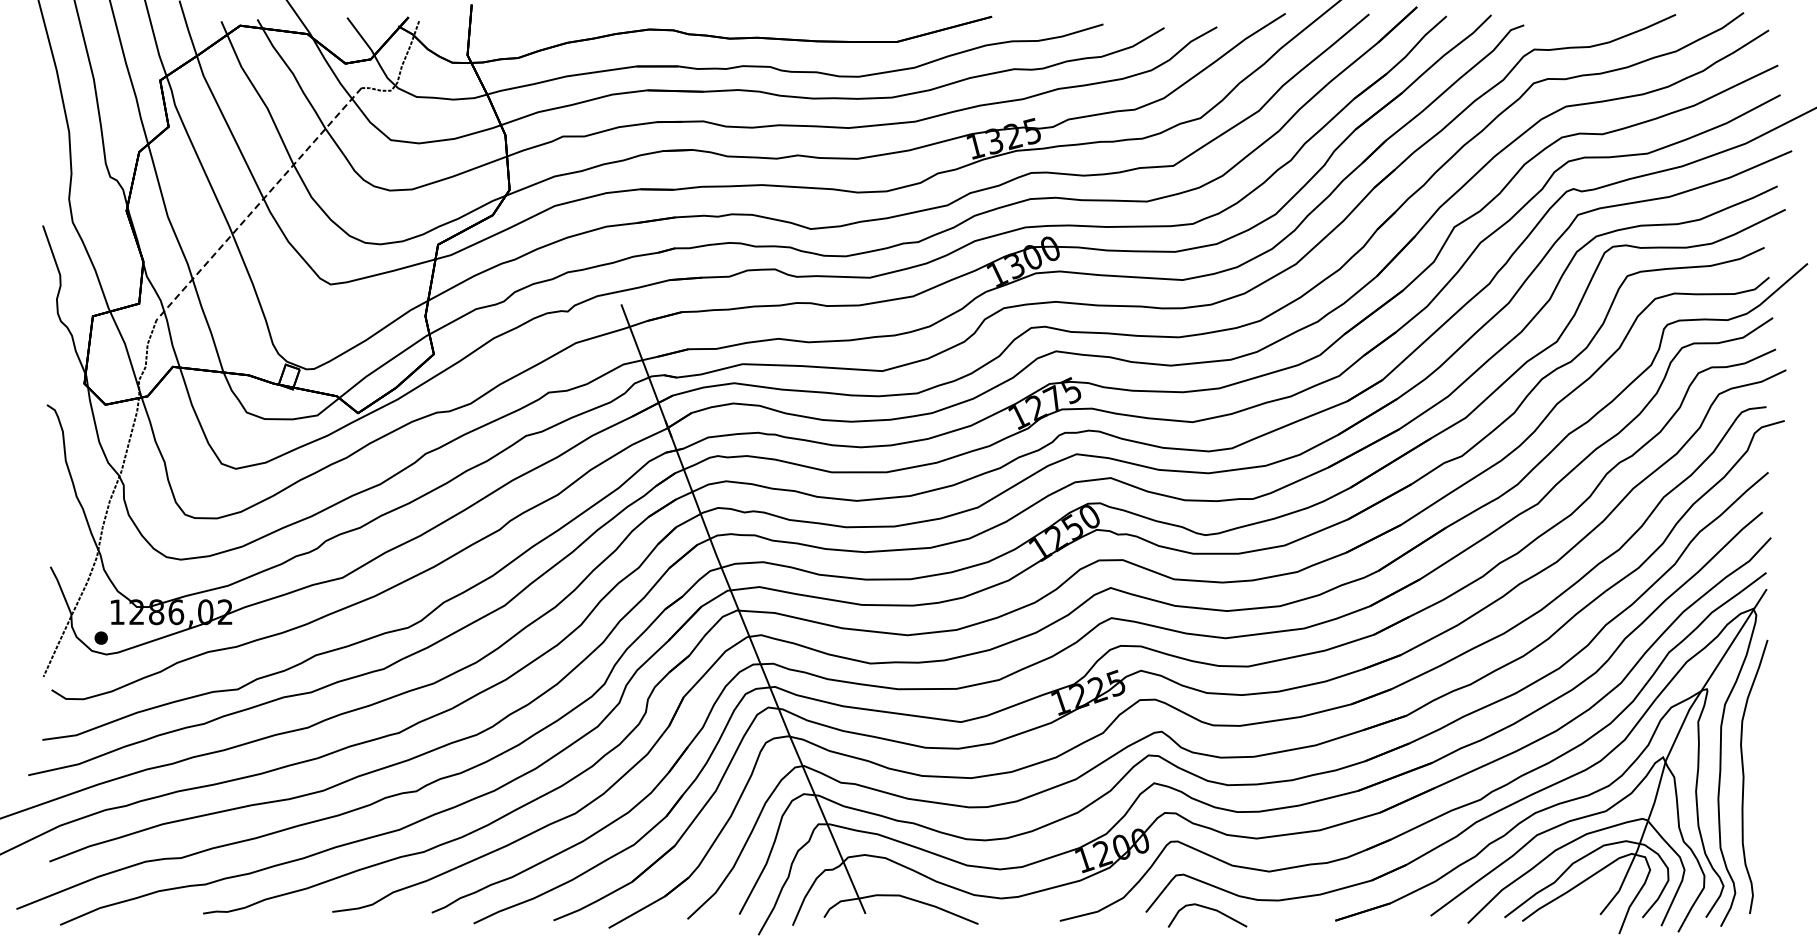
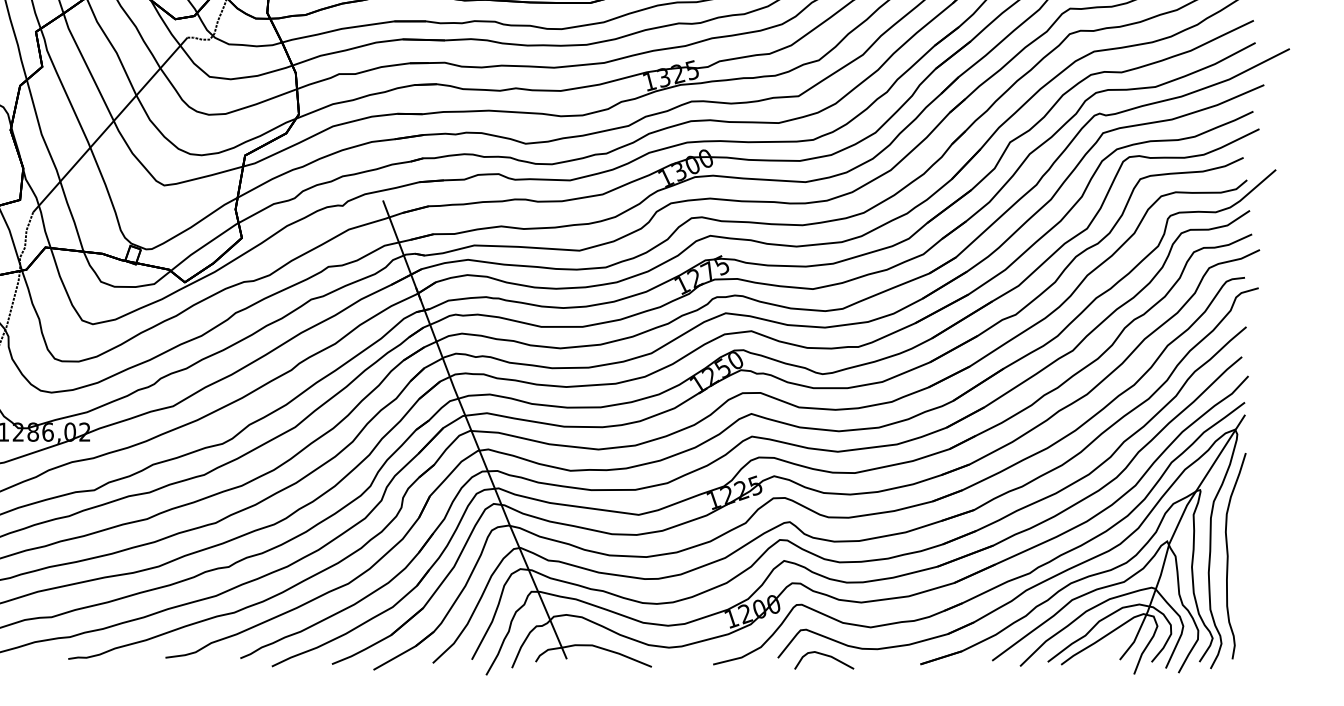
line: (259, 204) -> (110, 125), dashed -> solid

